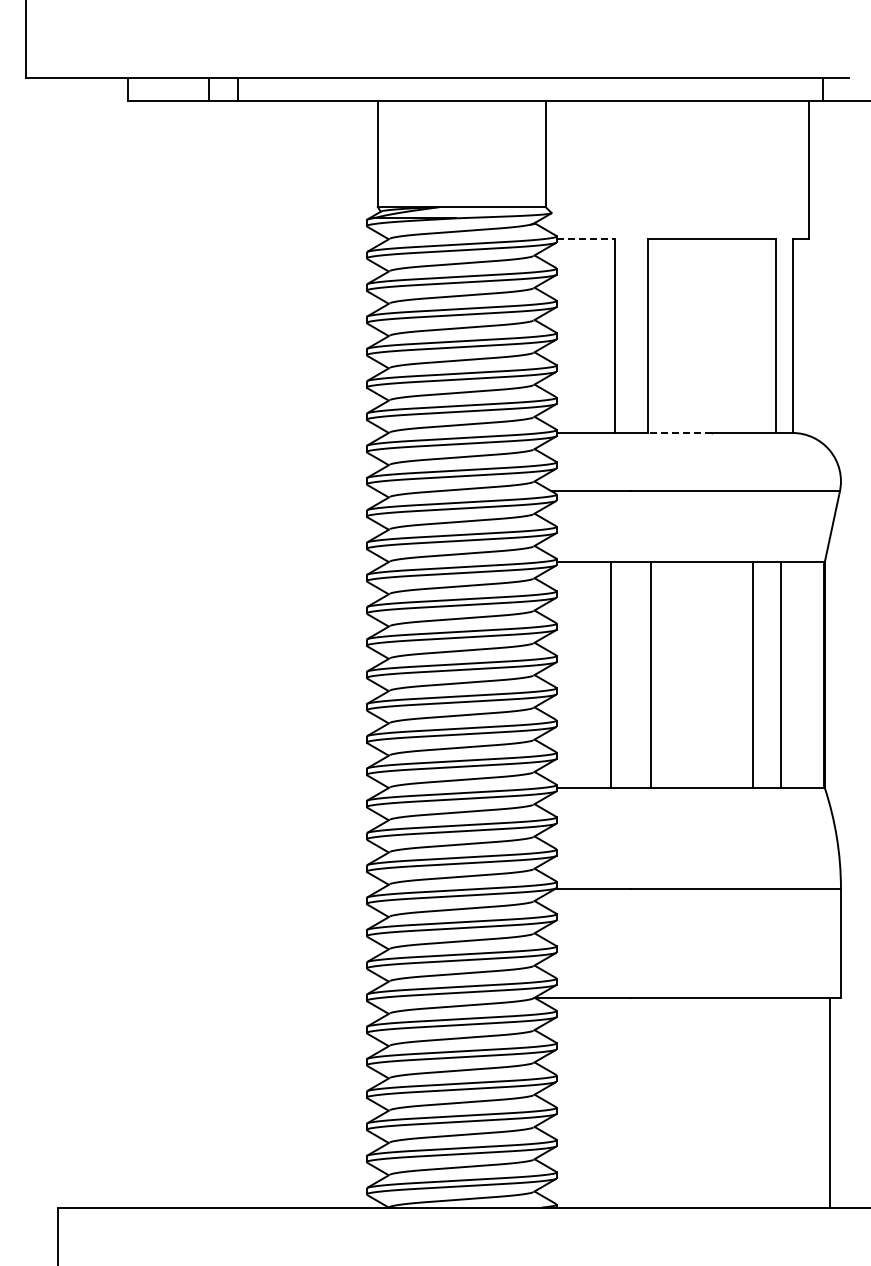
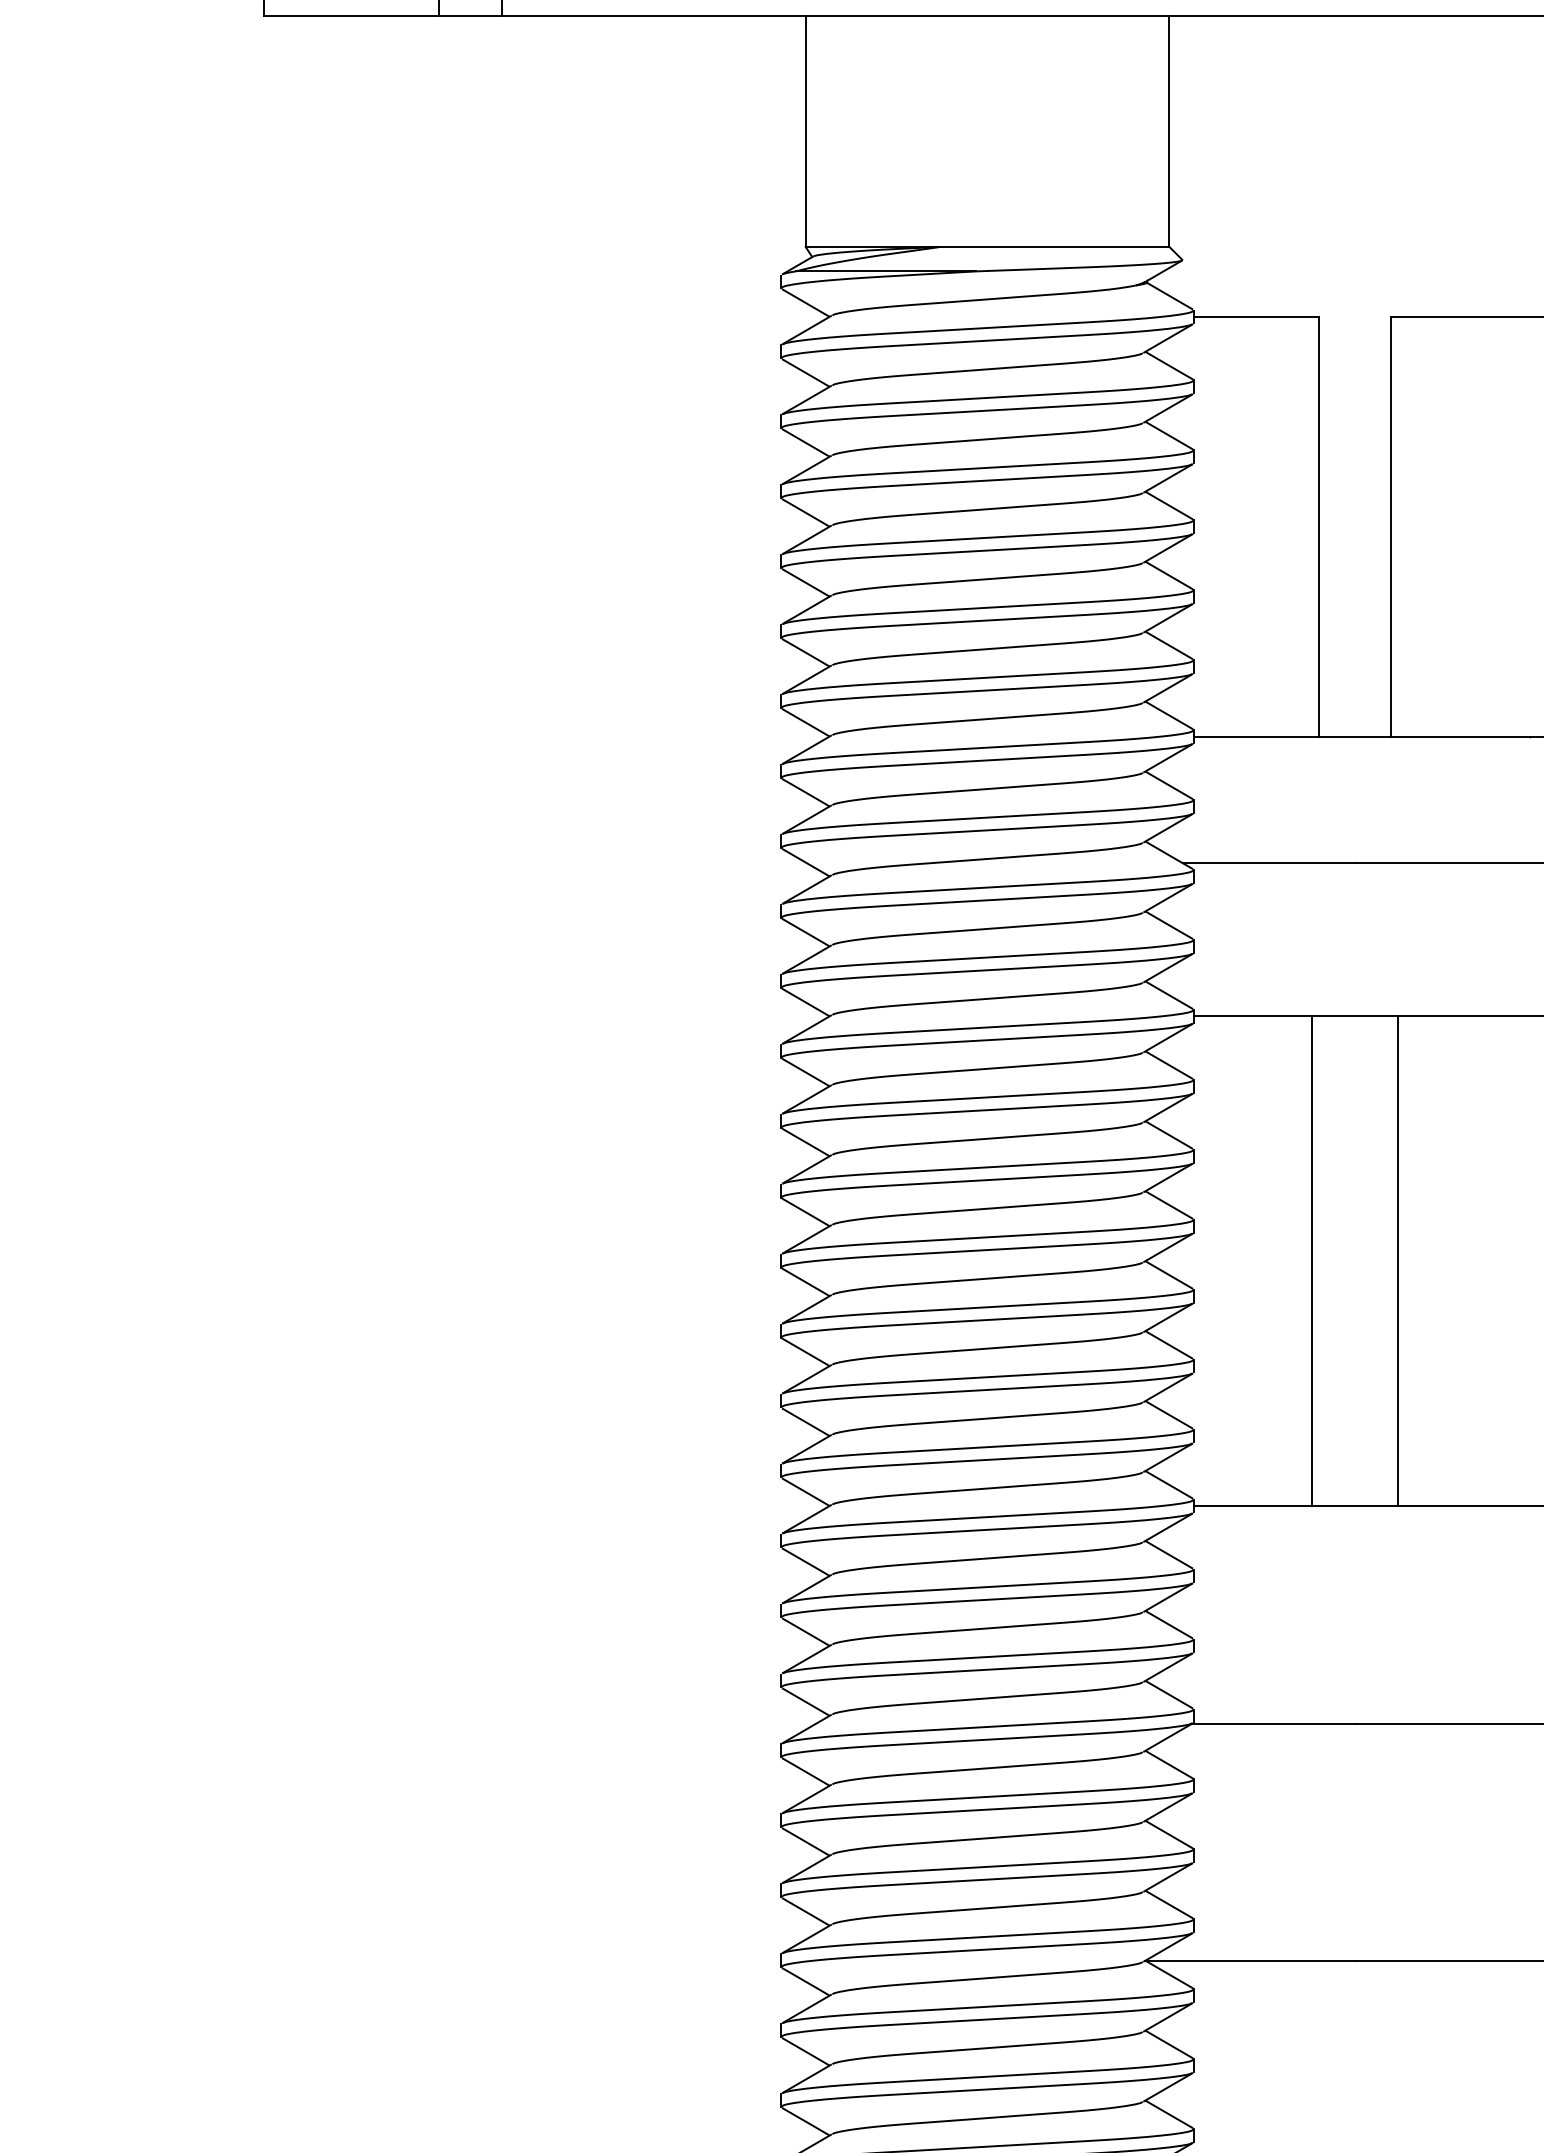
line: (585, 239) -> (1255, 317), dashed -> solid
line: (679, 432) -> (1459, 735), dashed -> solid

